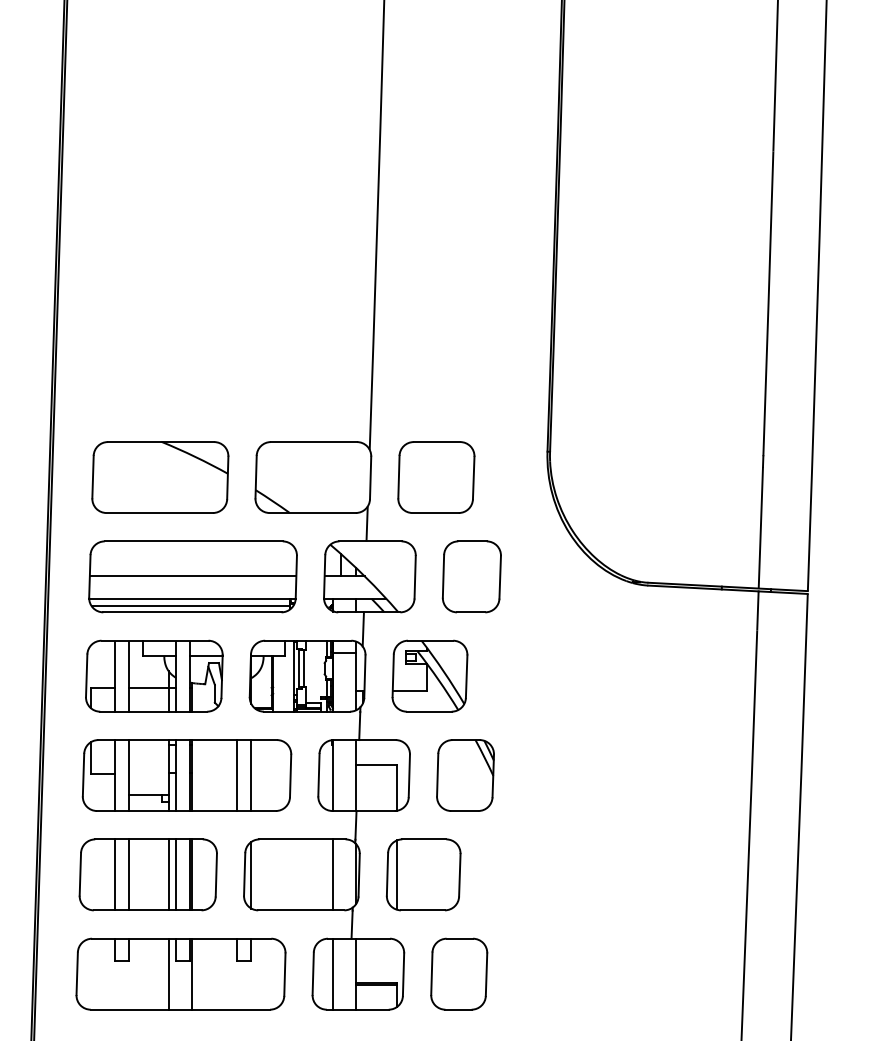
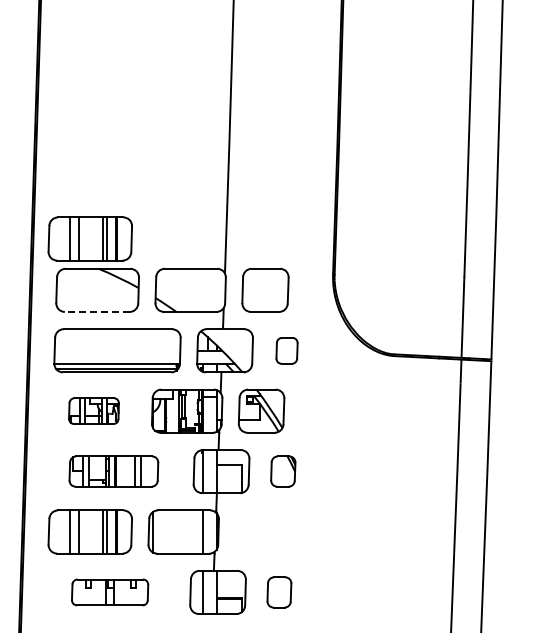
part: (146, 392) -> (89, 238), added
line: (158, 512) -> (96, 311), solid -> dashed
line: (193, 576) -> (117, 350), removed
part: (470, 576) -> (286, 350), size x0.6
part: (153, 675) -> (93, 410), size x0.6
part: (186, 775) -> (113, 471), size x0.7
part: (465, 775) -> (283, 471), size x0.7
part: (423, 874) -> (257, 531), removed
part: (179, 974) -> (109, 592), size x0.6
part: (459, 974) -> (279, 592), size x0.7

